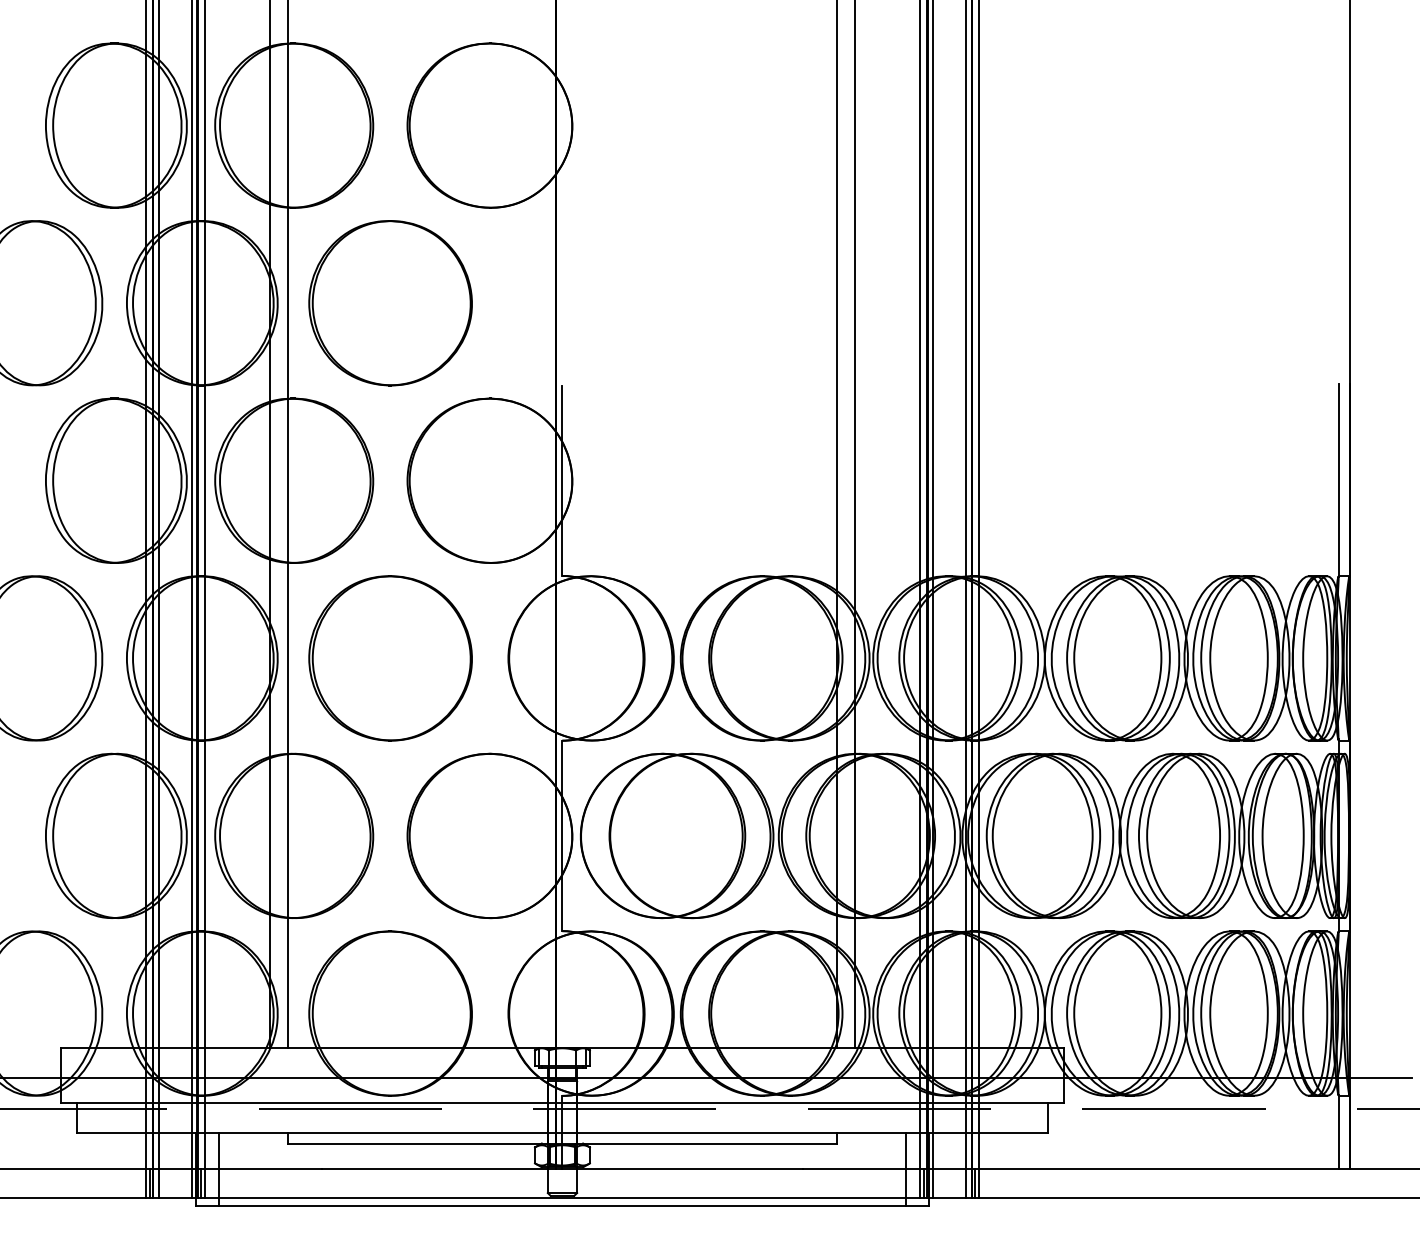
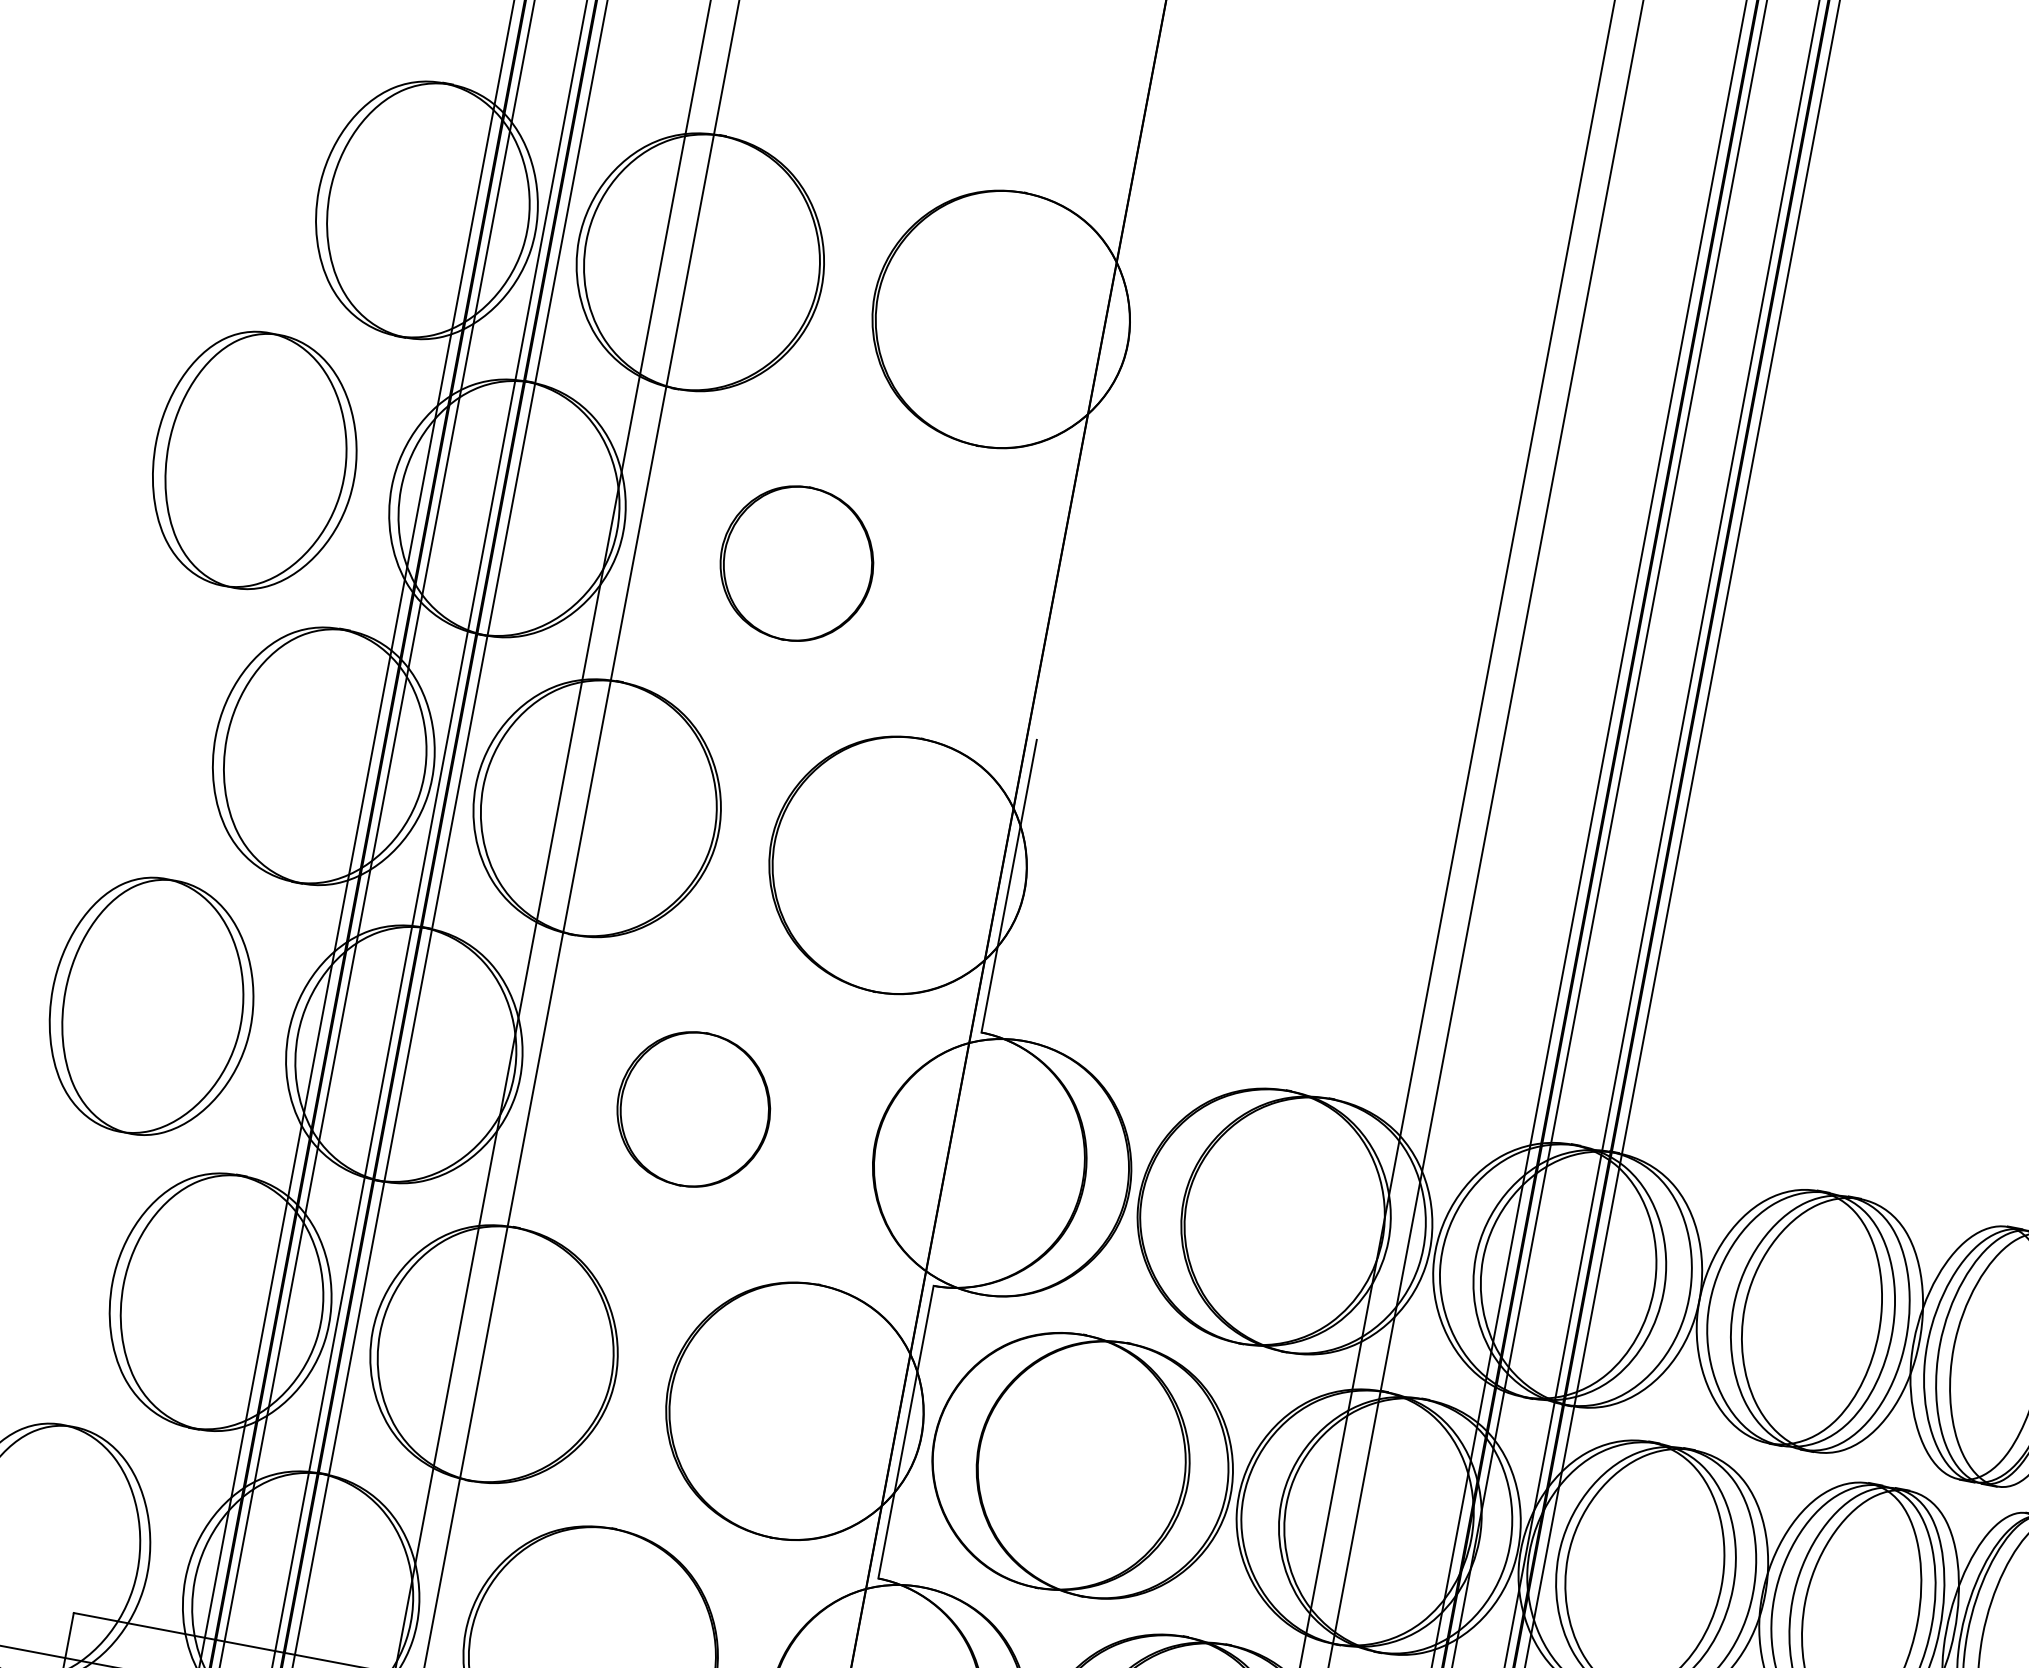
part: (390, 303) -> (796, 563), size x0.6
part: (390, 658) -> (693, 1109), size x0.6

